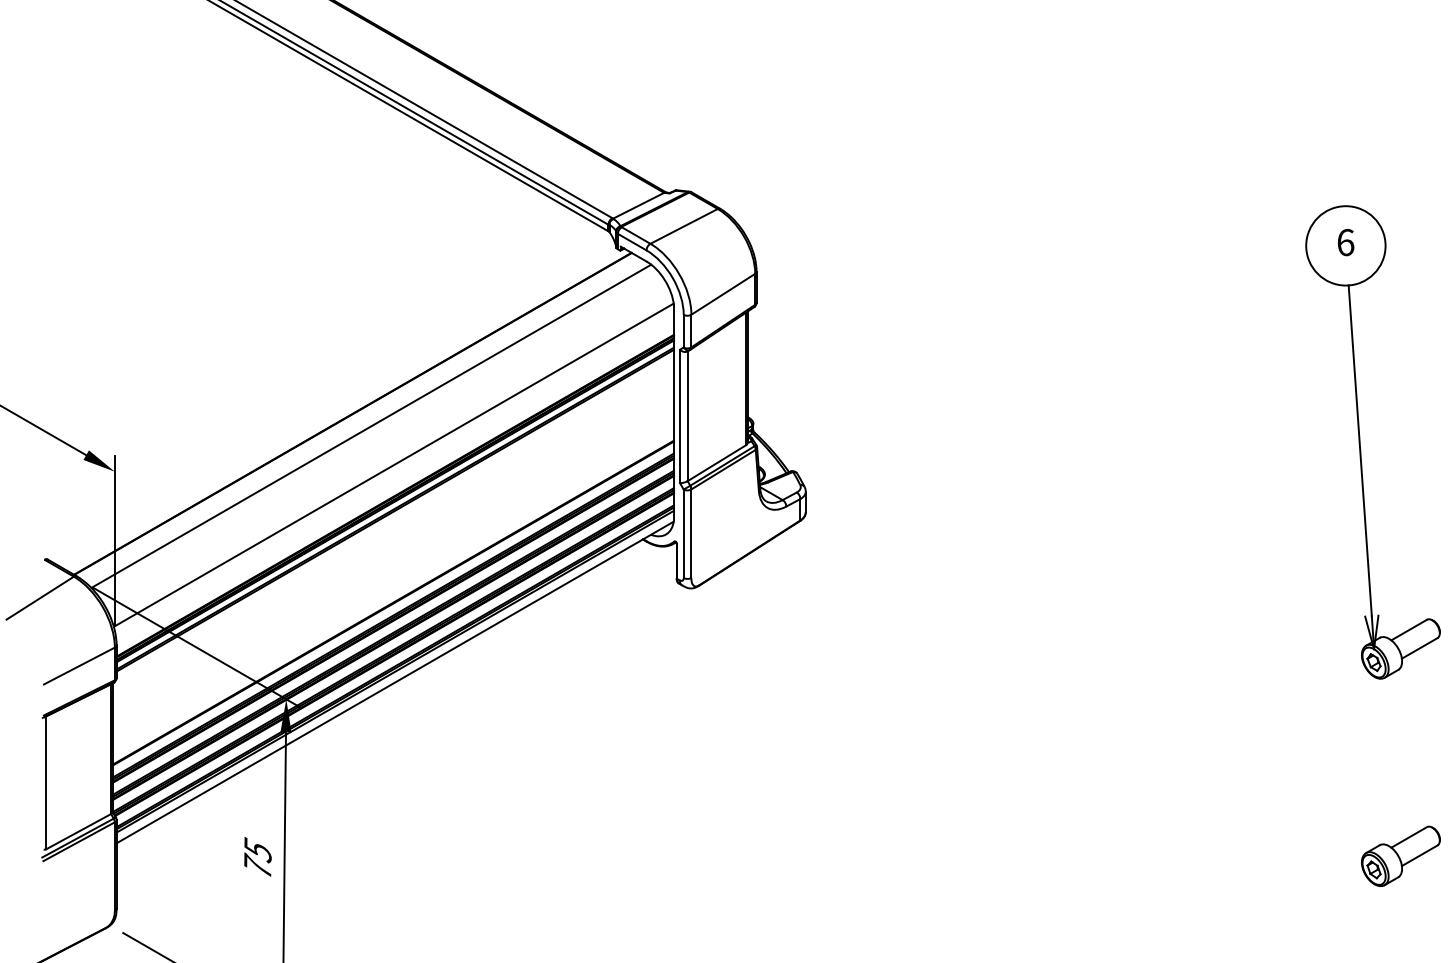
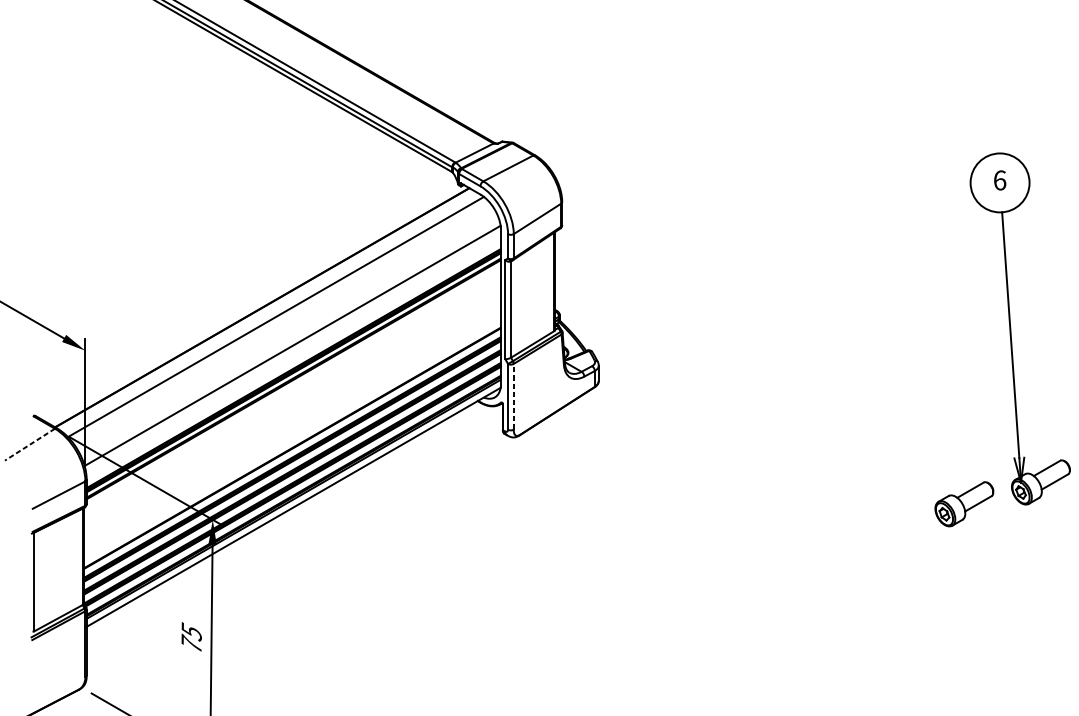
line: (691, 533) -> (513, 396), solid -> dashed
line: (40, 598) -> (30, 444), solid -> dashed
part: (1400, 855) -> (964, 503), moved

